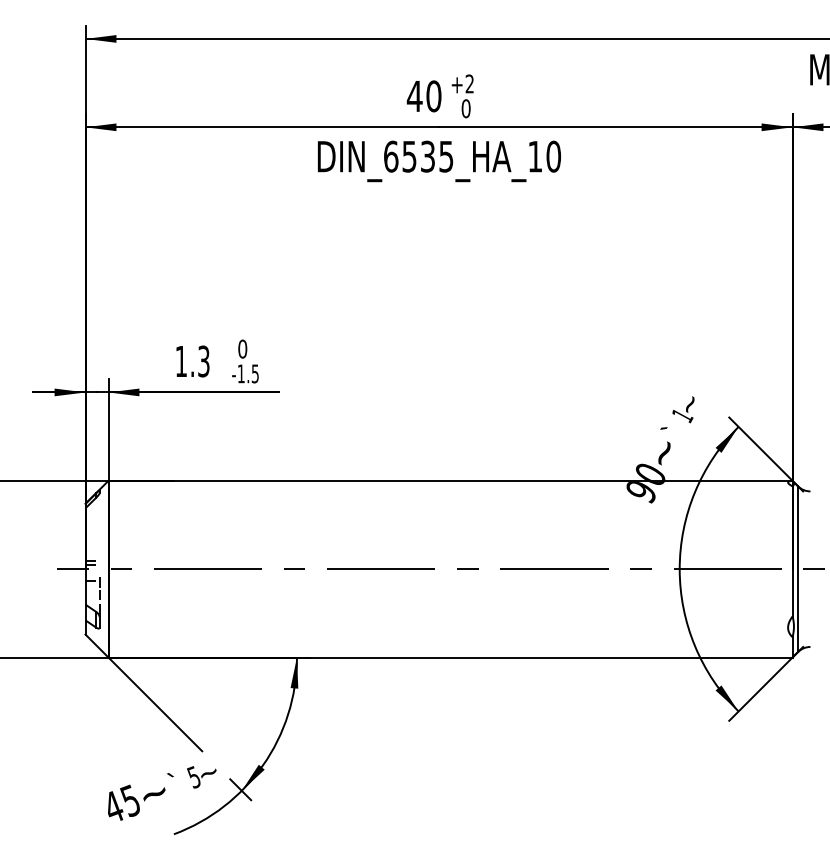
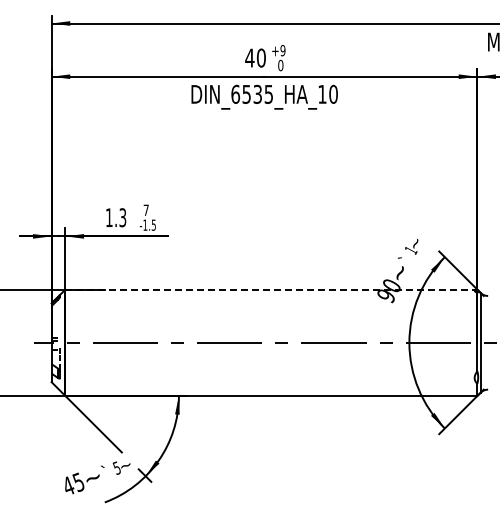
text: (468, 83) -> (282, 50), +2 -> +9
text: (241, 347) -> (145, 209), 0 -> 7
line: (450, 480) -> (271, 289), solid -> dashed

